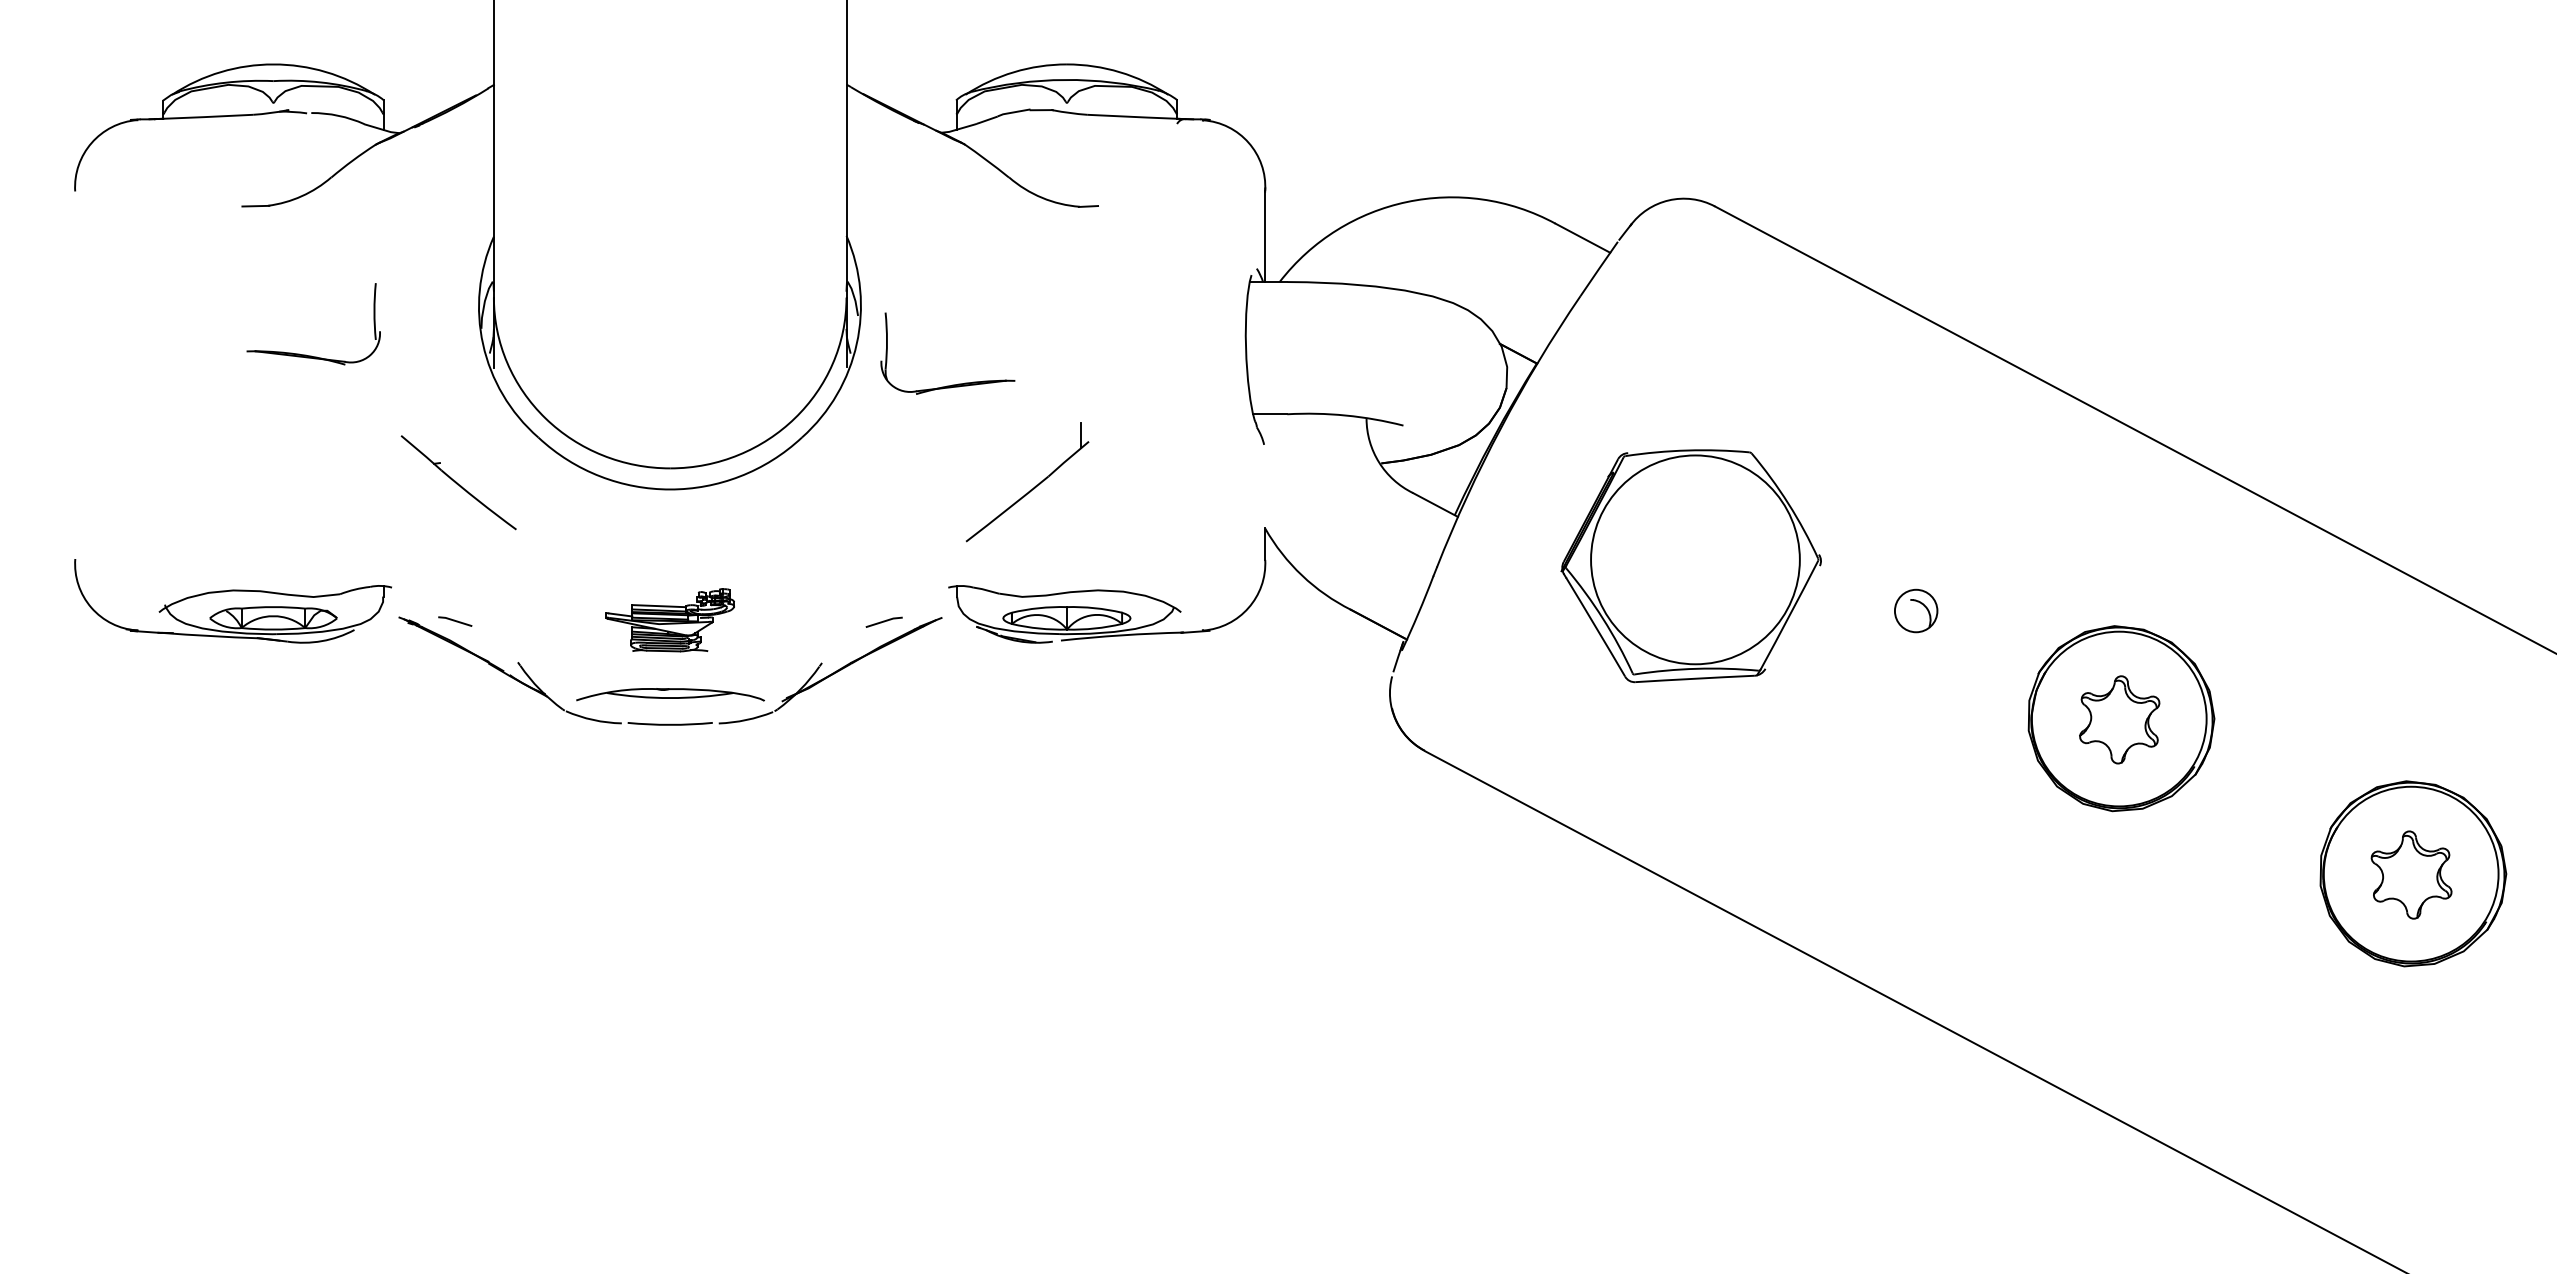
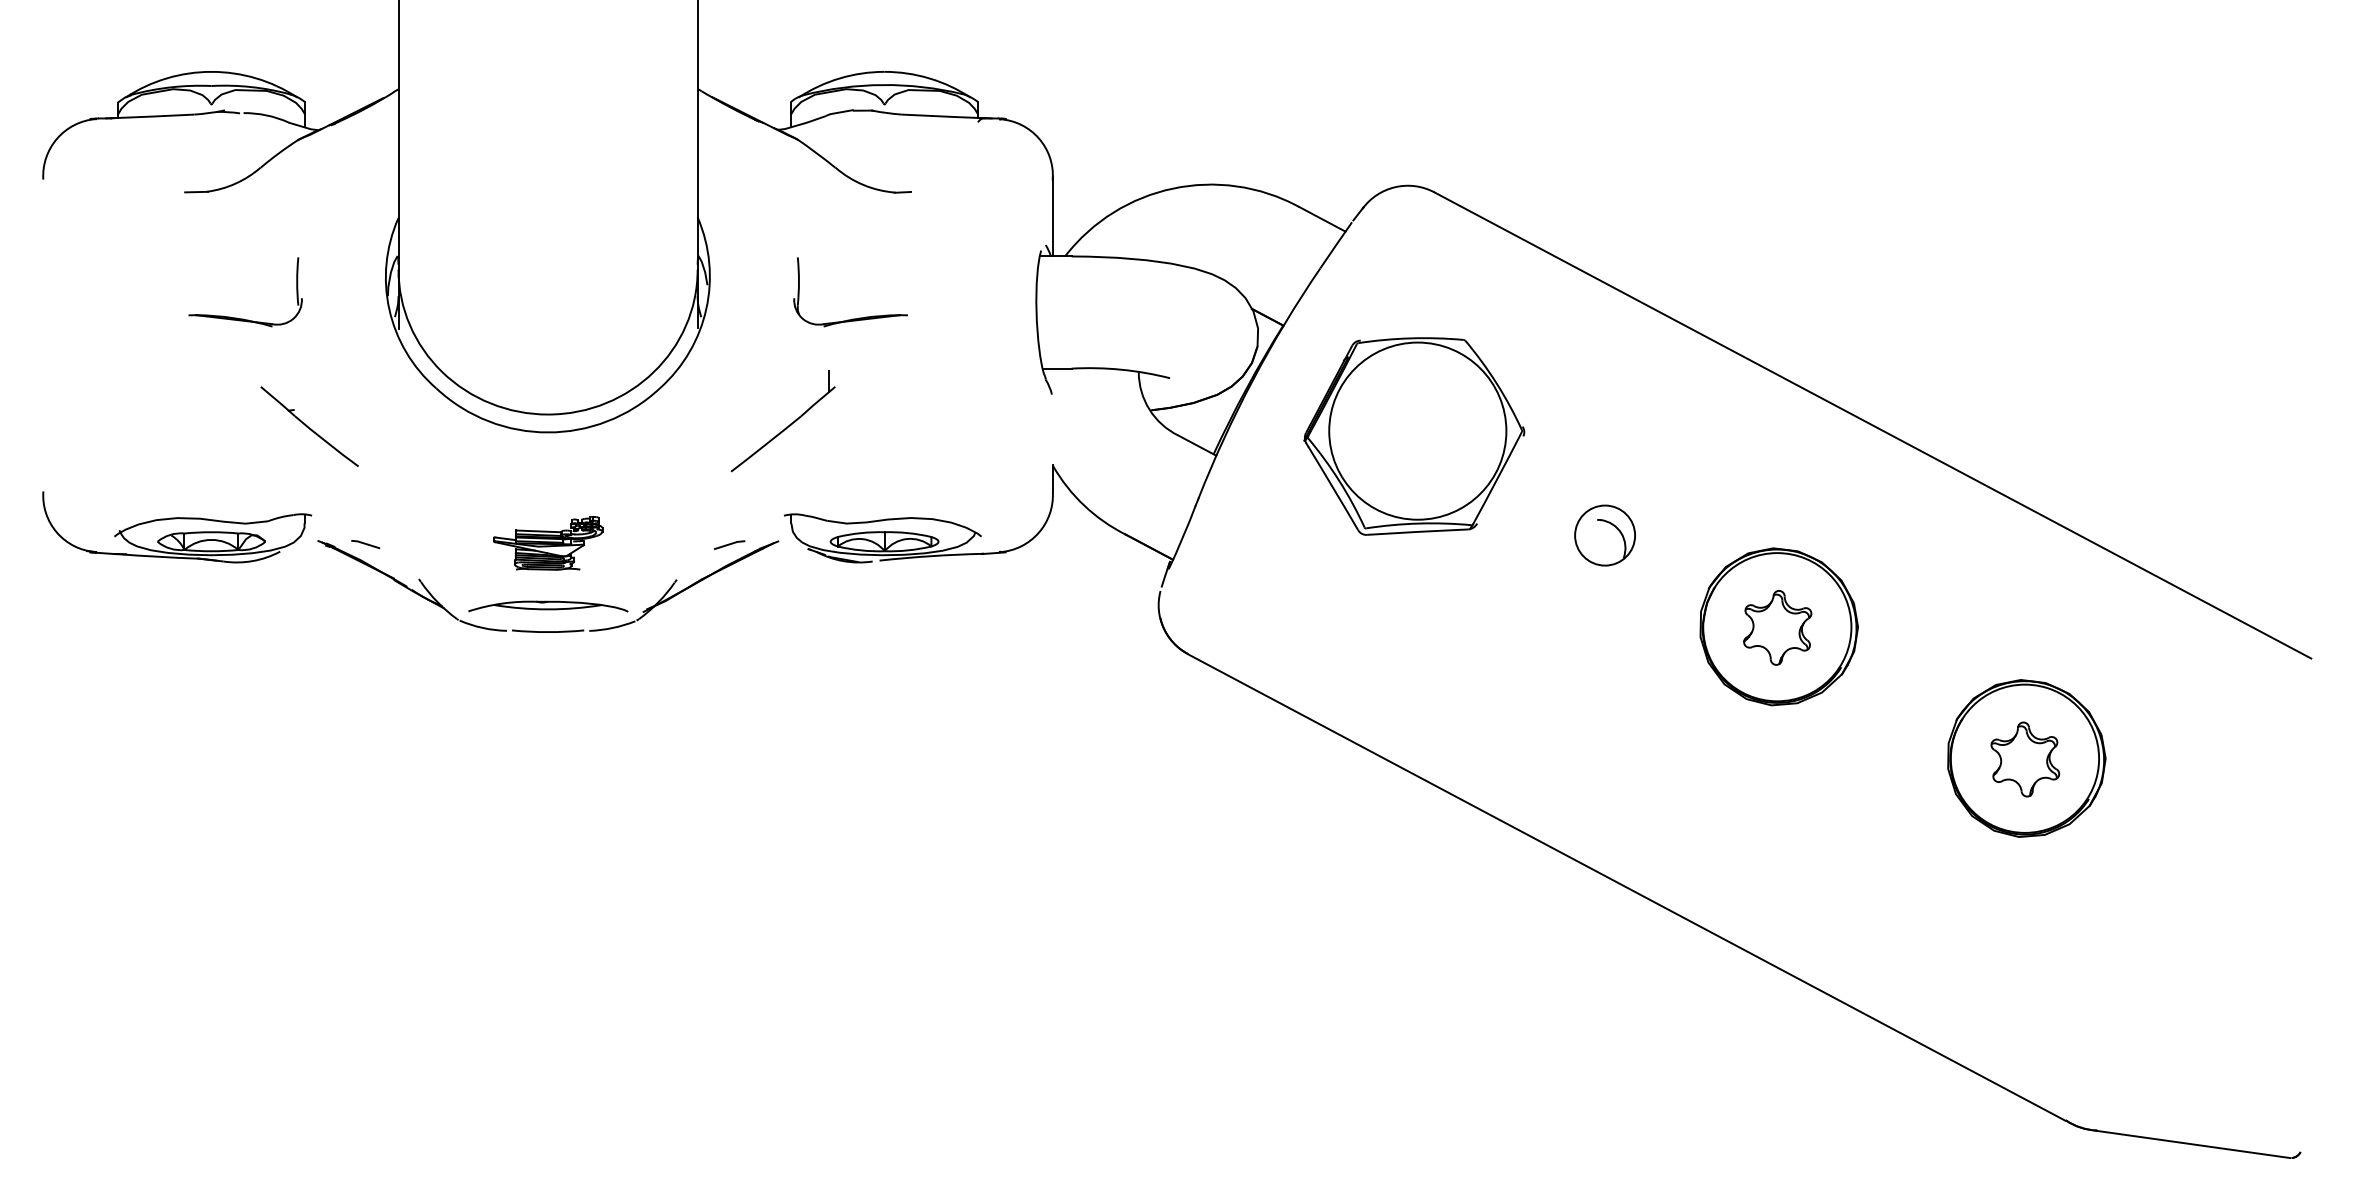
part: (950, 384) -> (852, 318), moved
part: (458, 482) -> (309, 426), moved
part: (1031, 488) -> (786, 426), moved
part: (1691, 566) -> (1414, 436), moved
part: (1915, 610) -> (1604, 535), size x1.67

